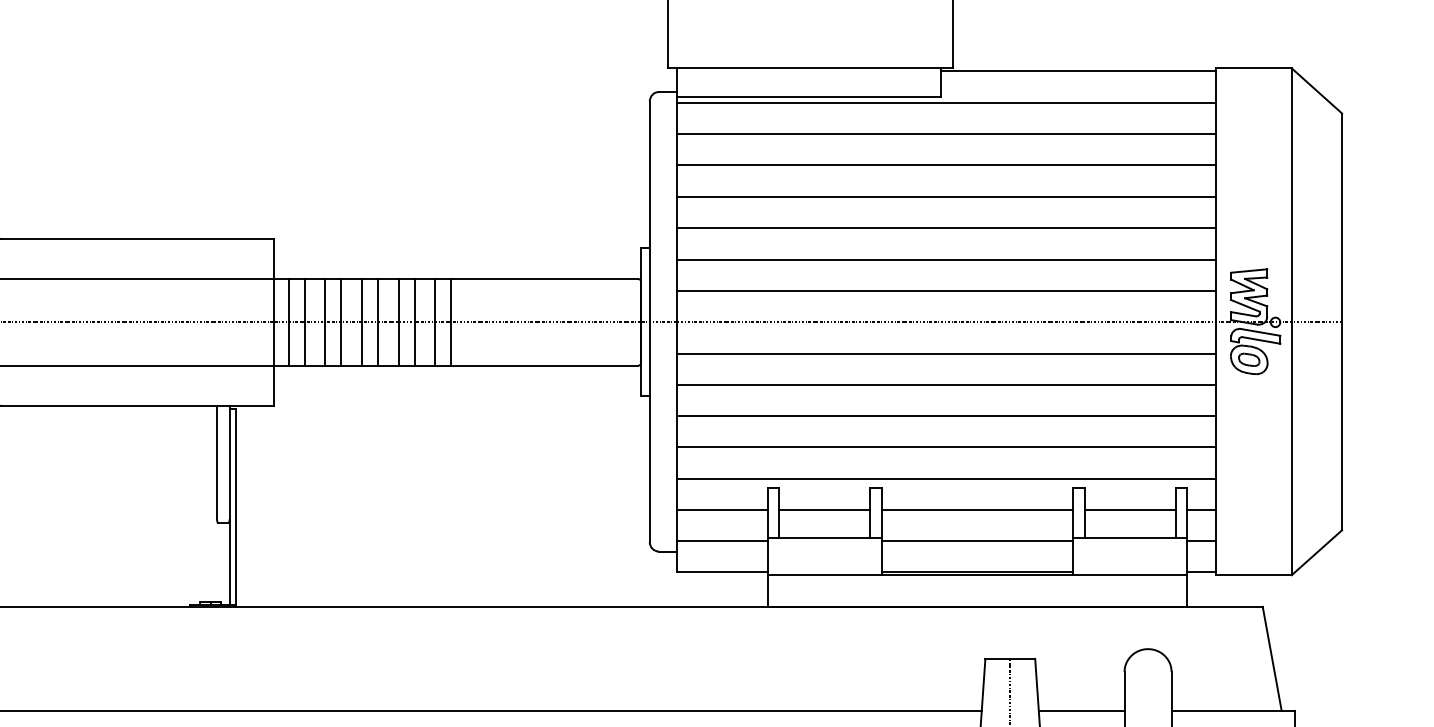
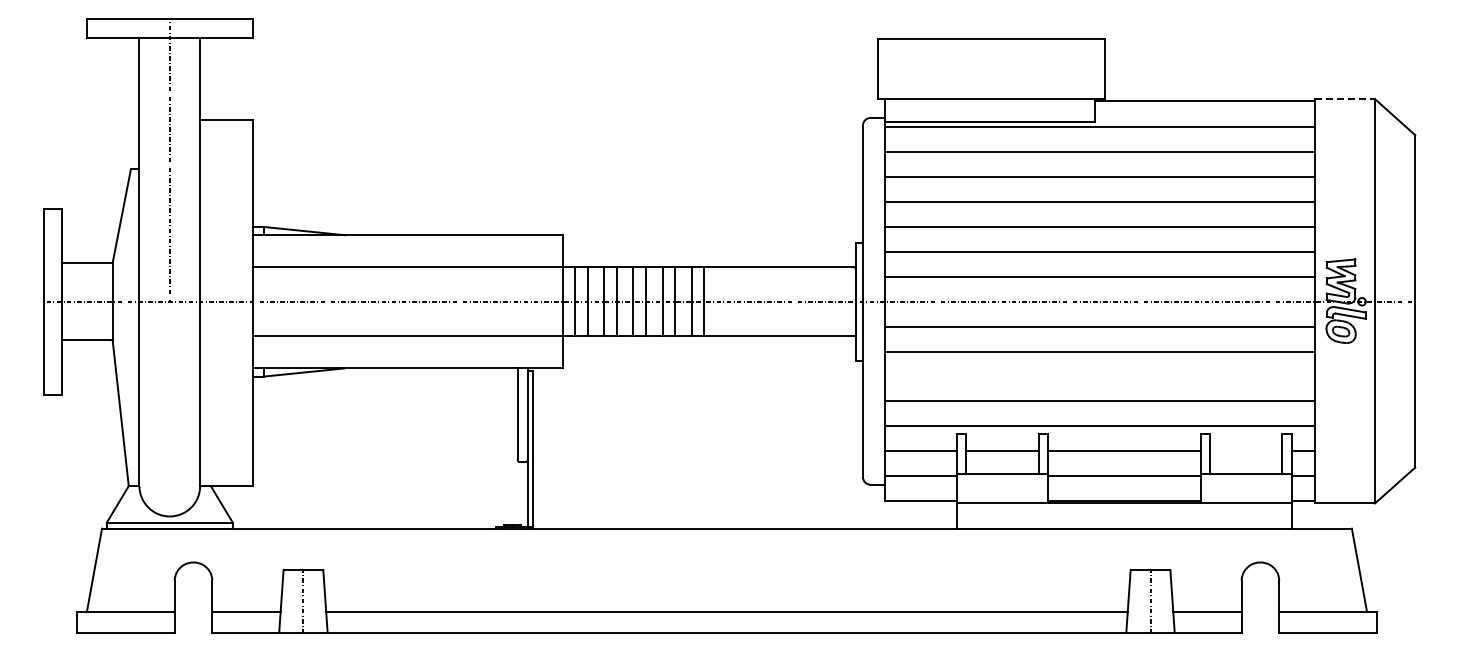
line: (1254, 68) -> (1345, 99), solid -> dashed
line: (946, 416) -> (1099, 376), removed
line: (1129, 510) -> (1245, 451), removed

